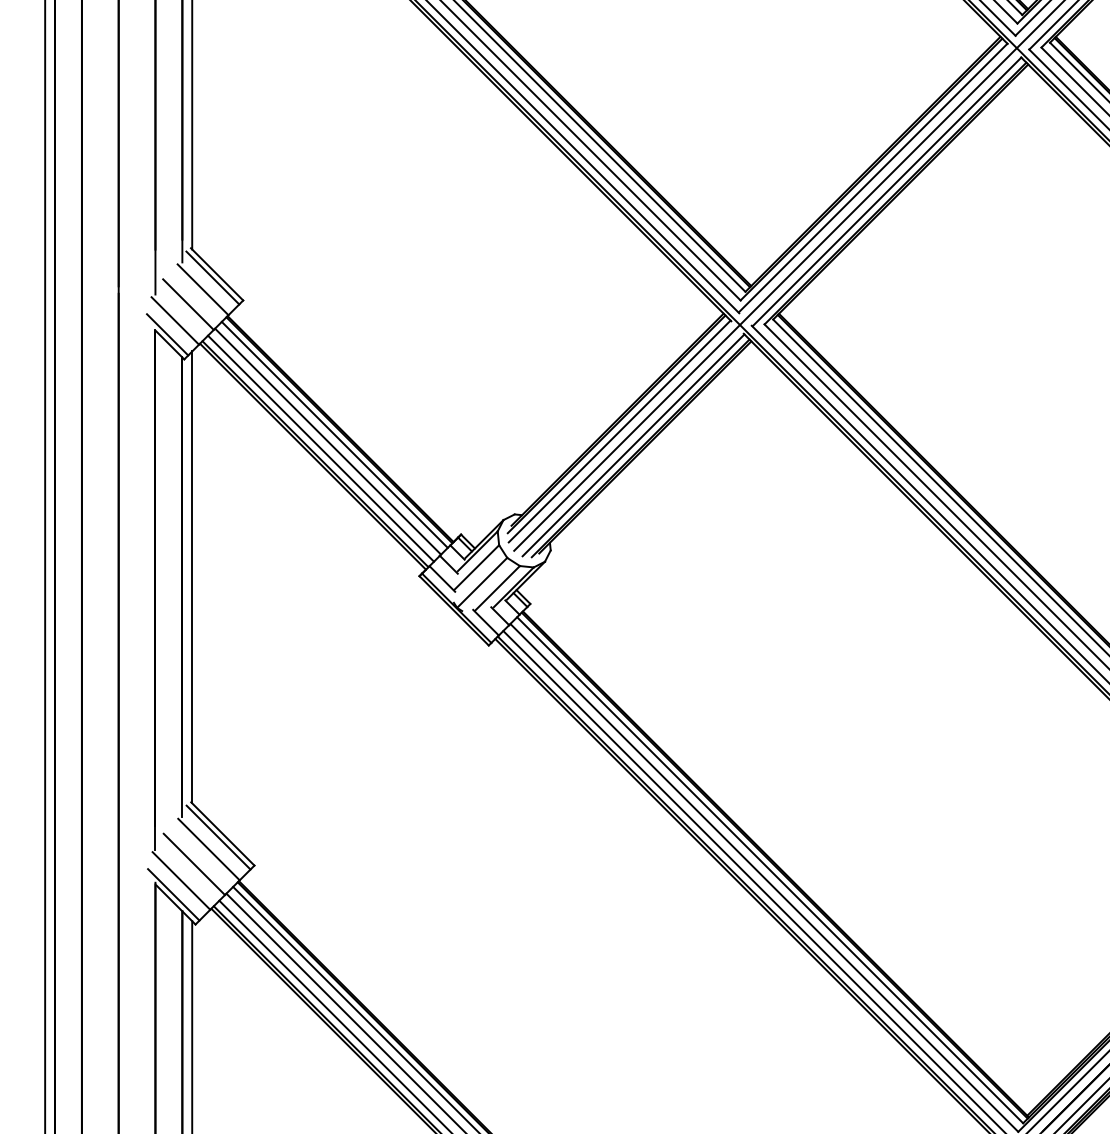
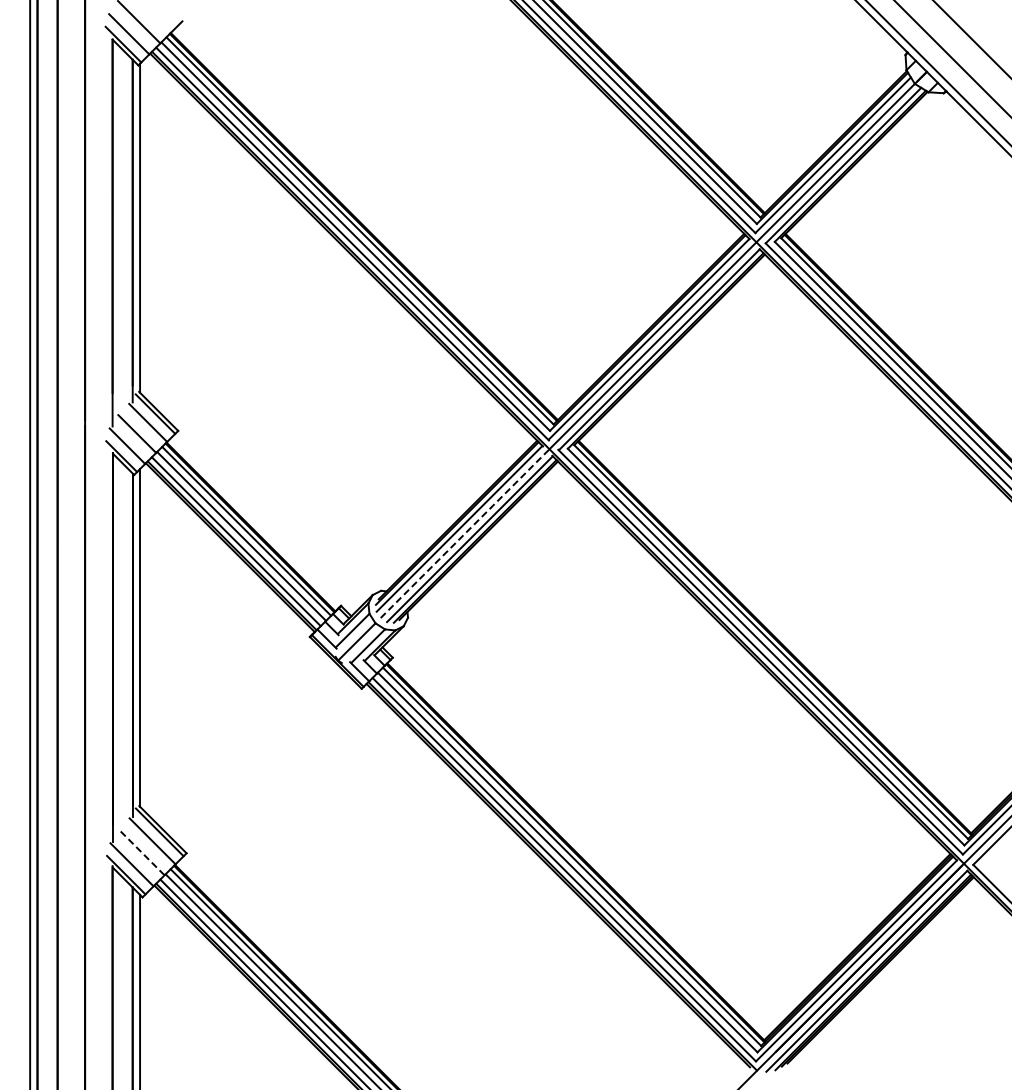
line: (627, 437) -> (465, 533), solid -> dashed
line: (194, 864) -> (141, 852), solid -> dashed

